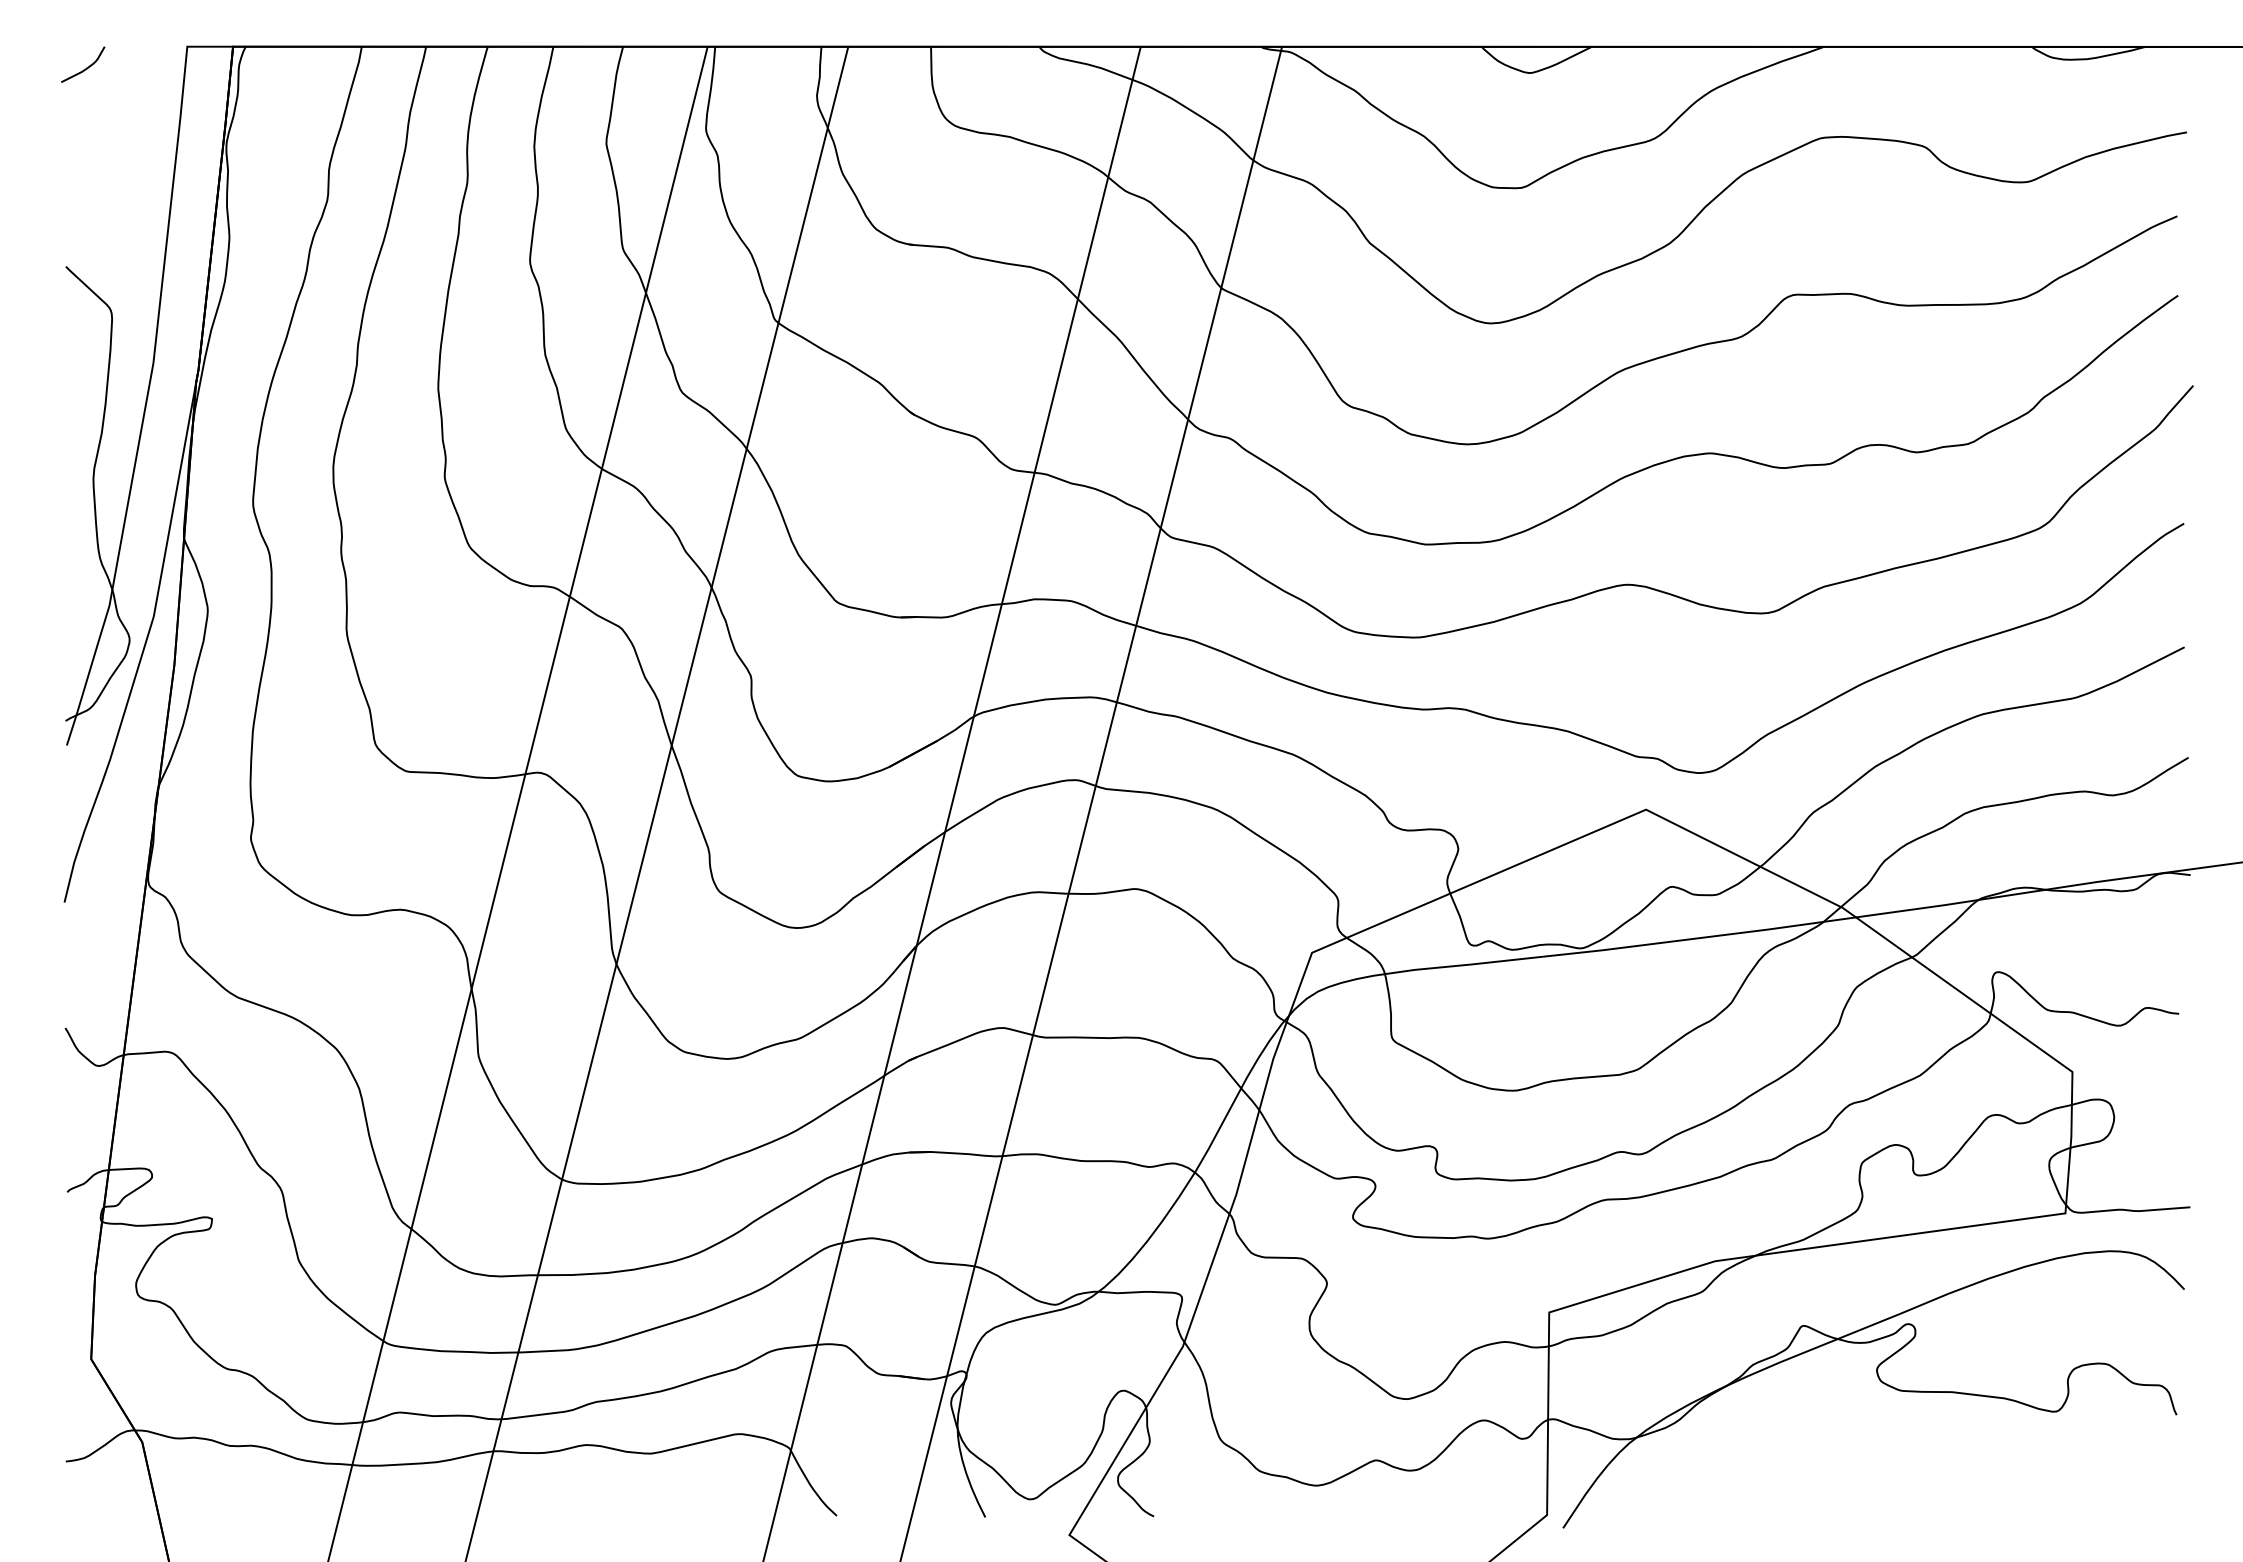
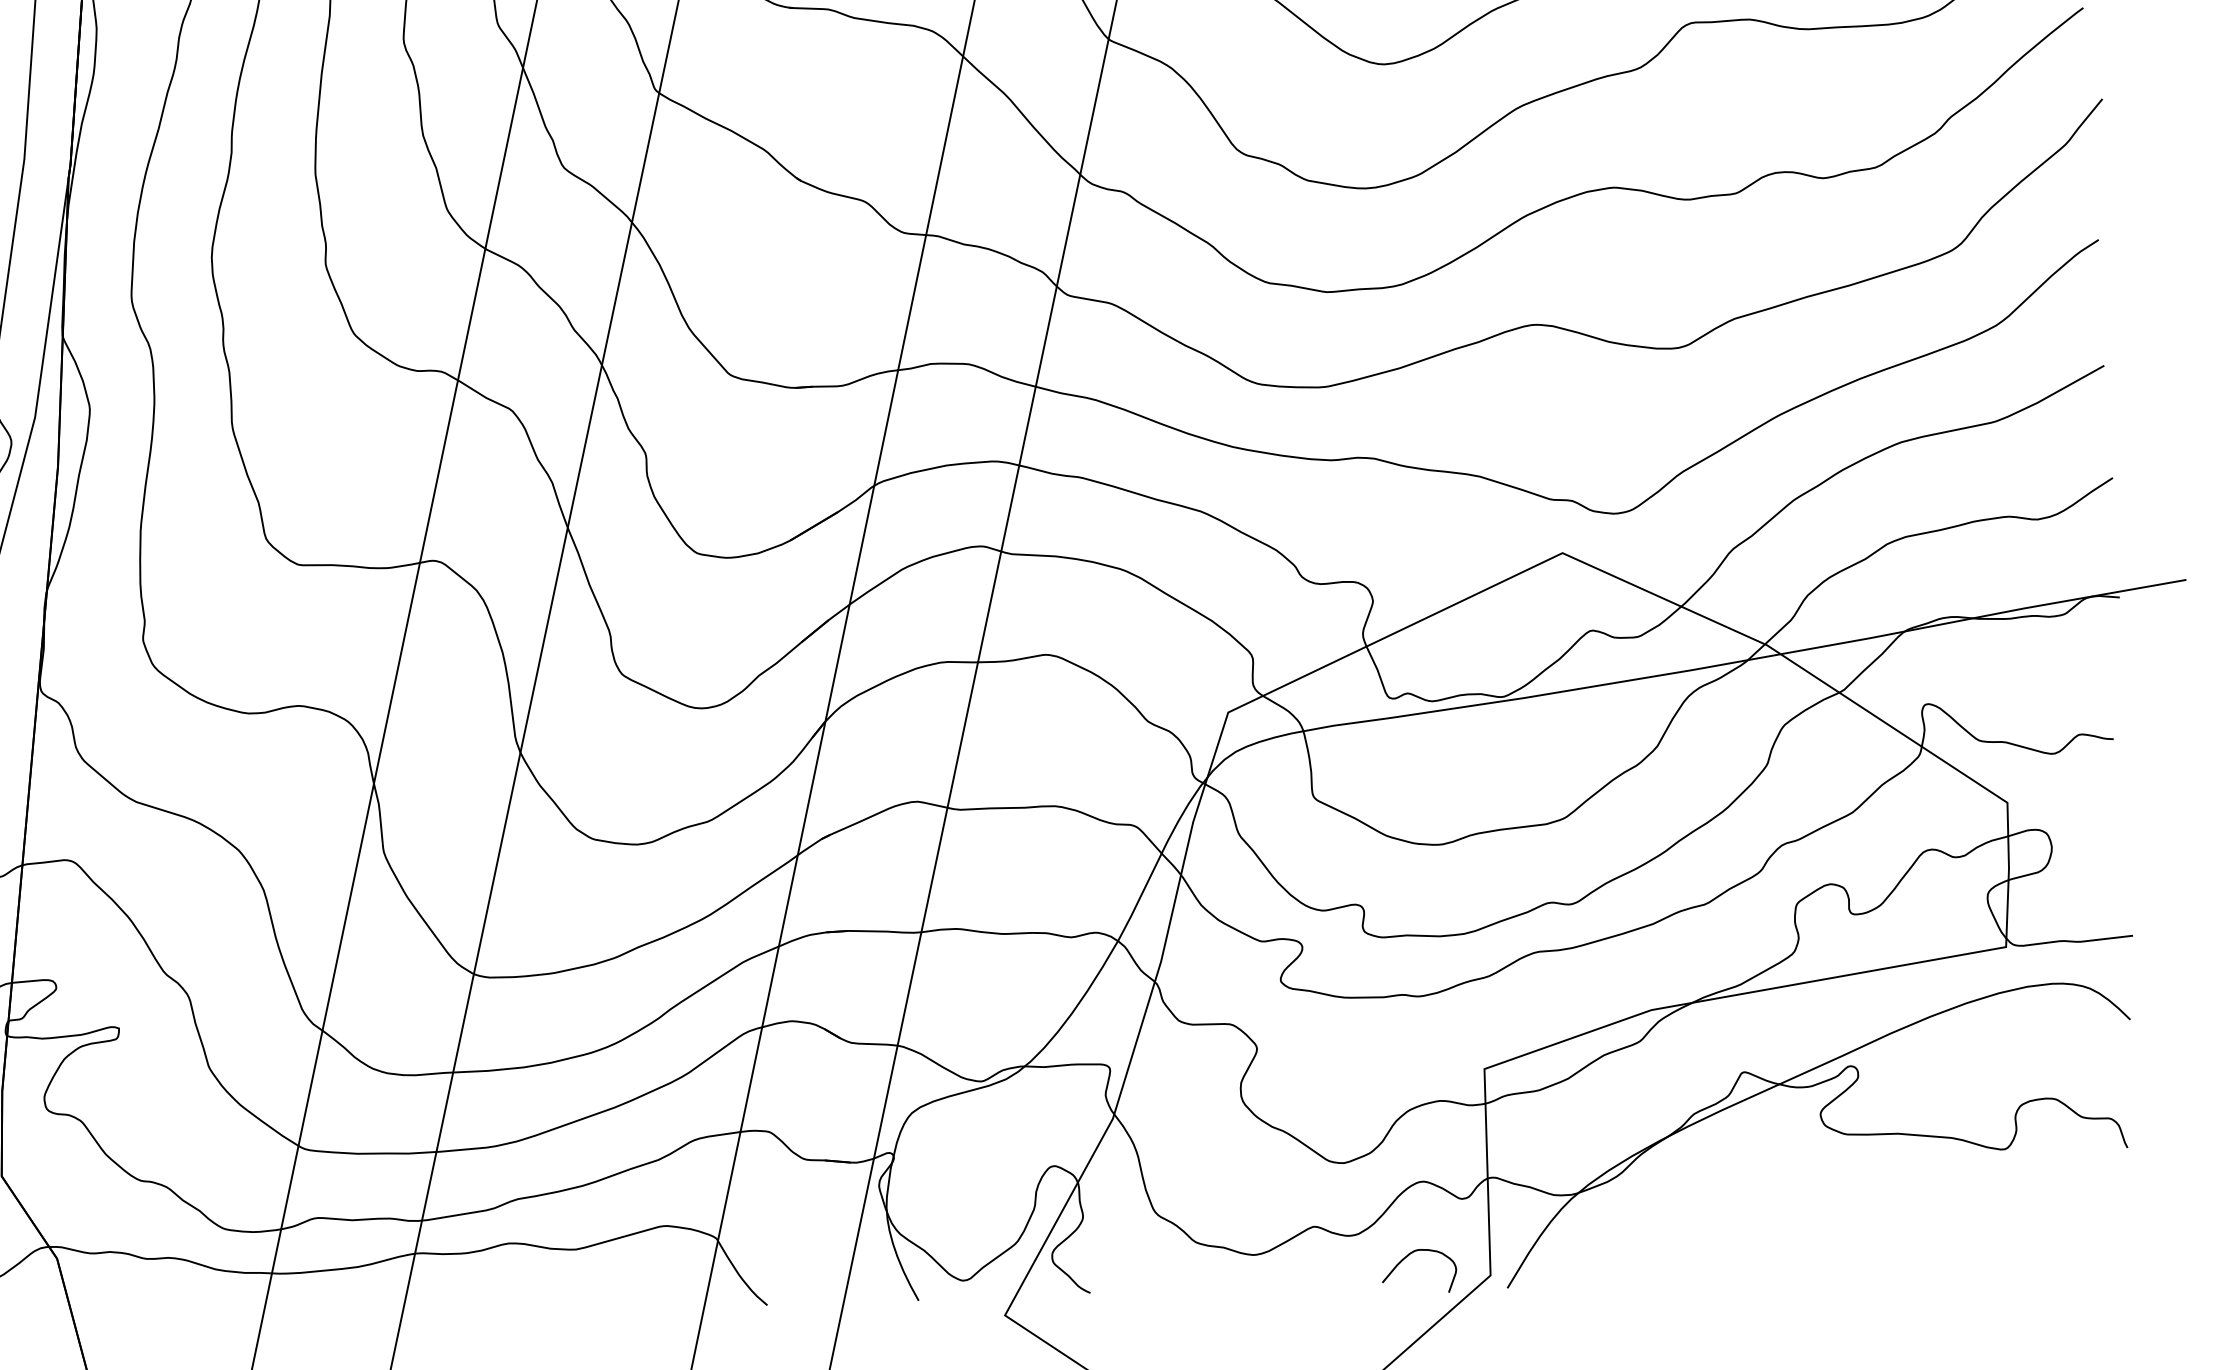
curve: (1468, 1492) -> (1409, 1255), added

